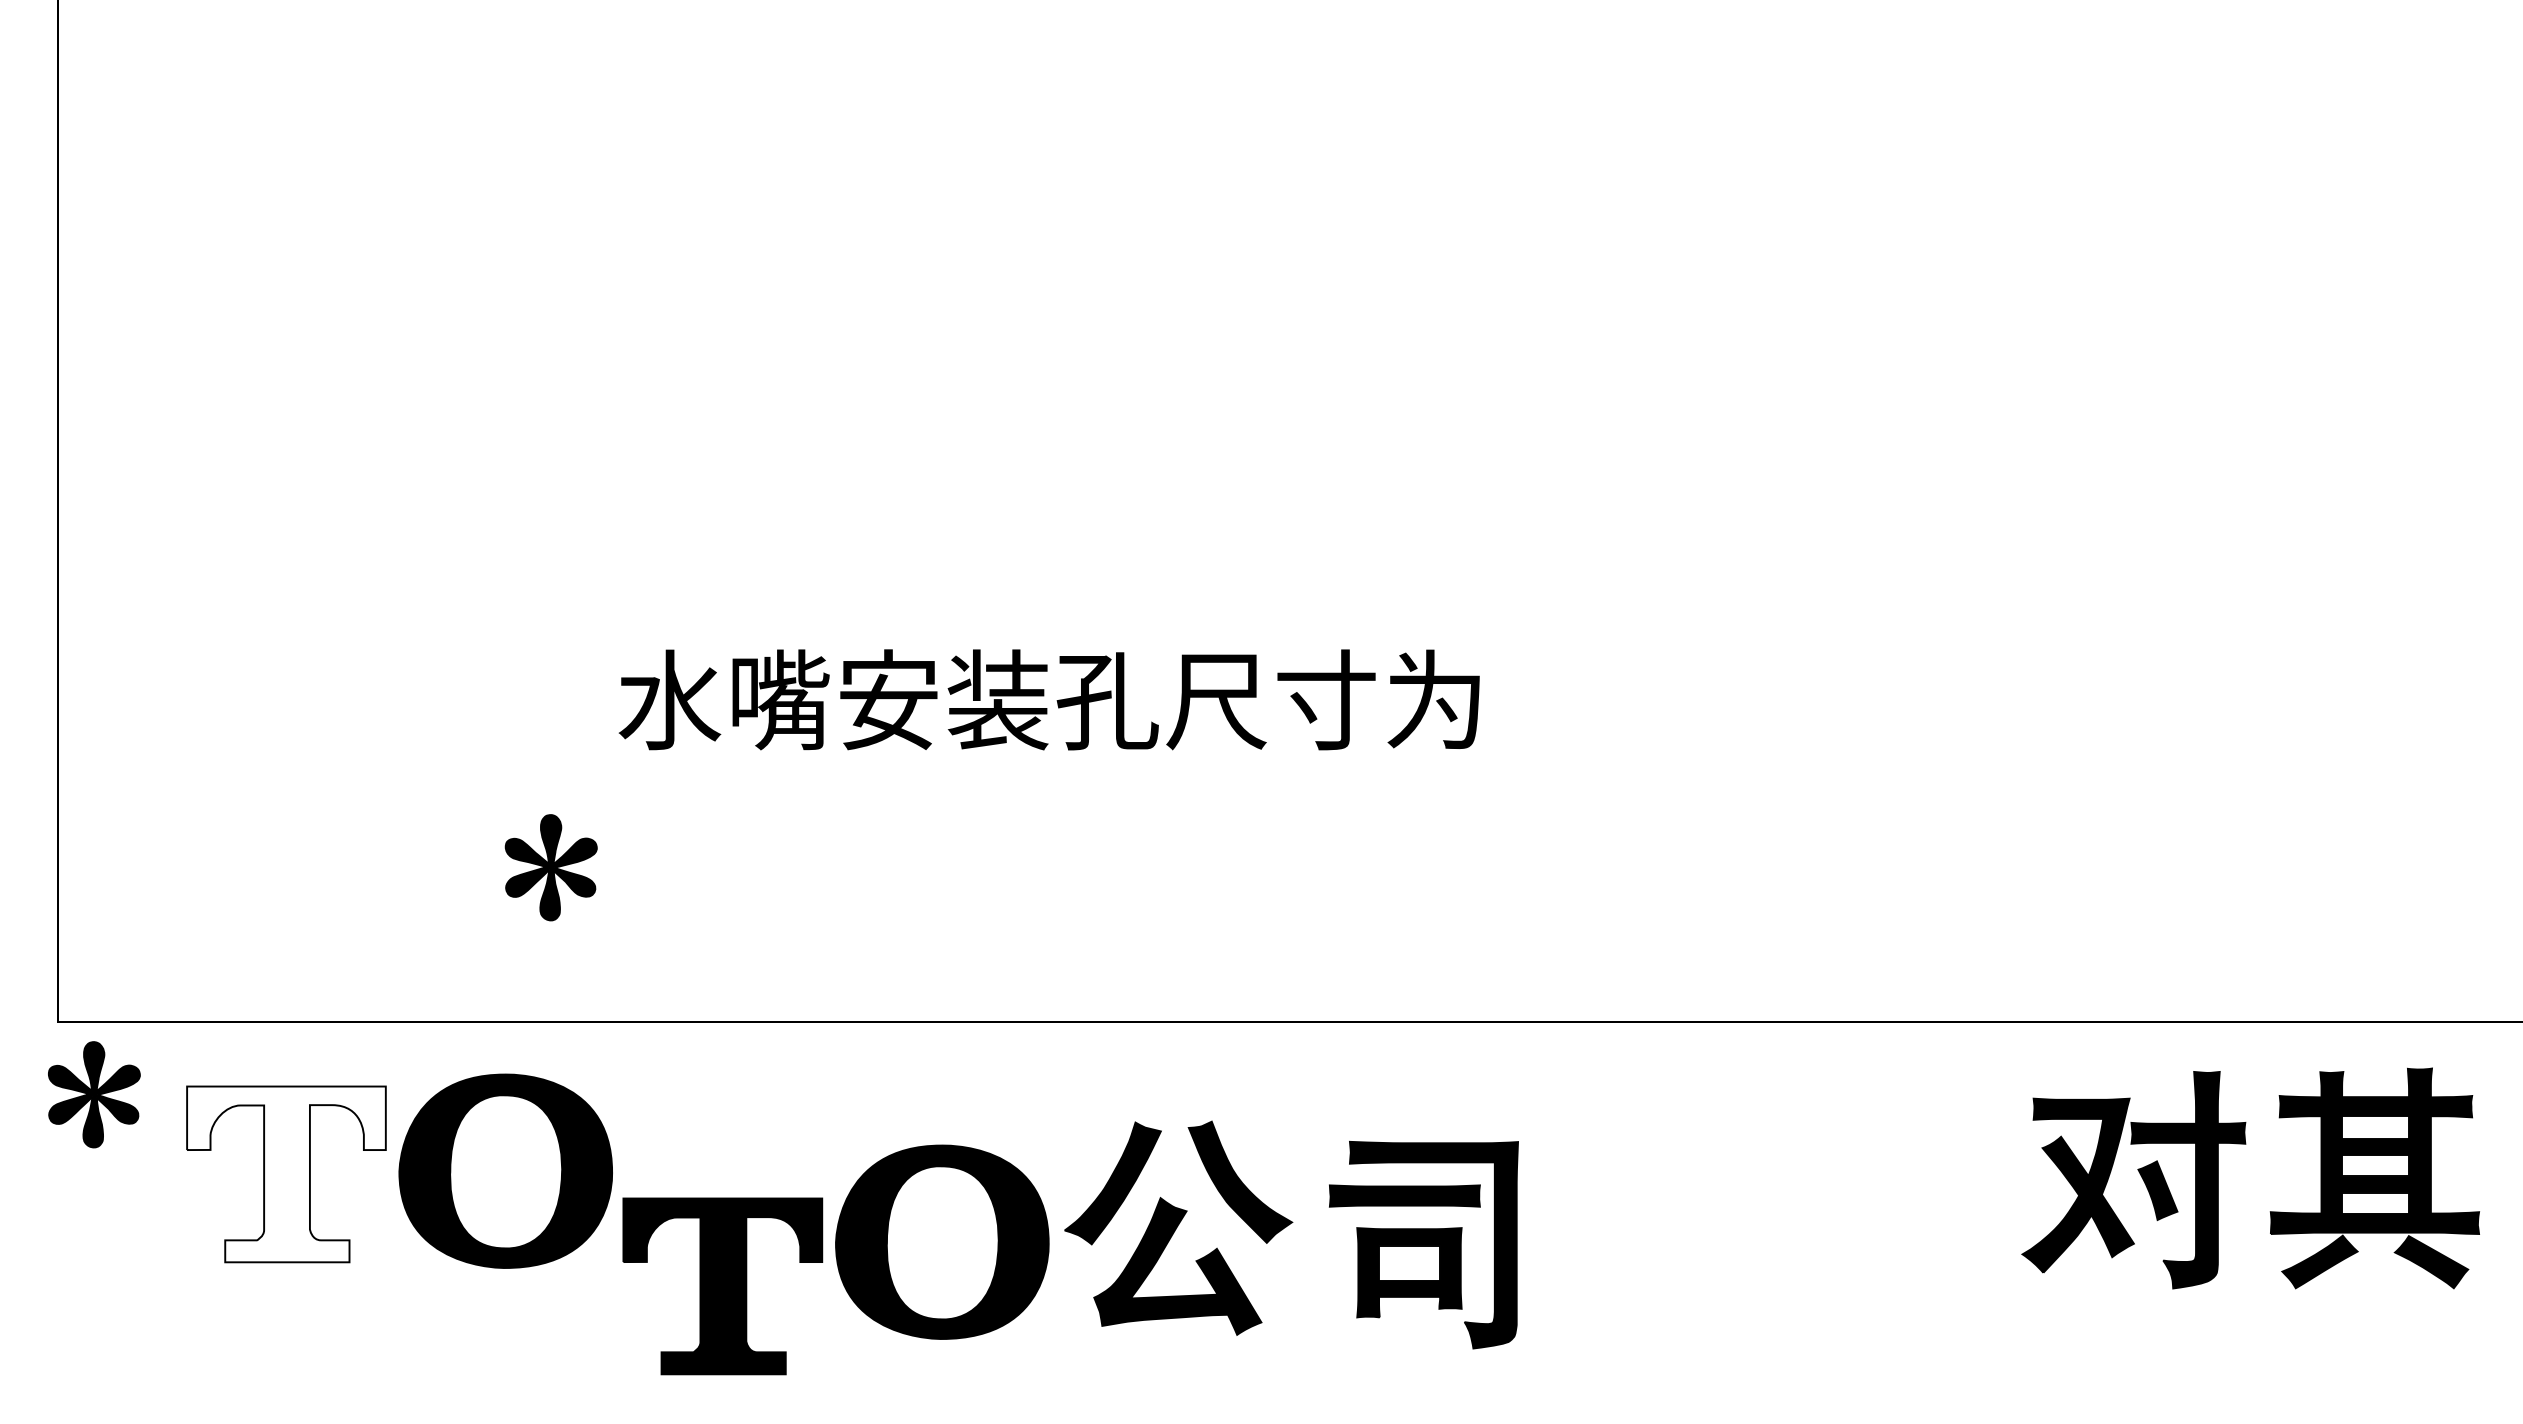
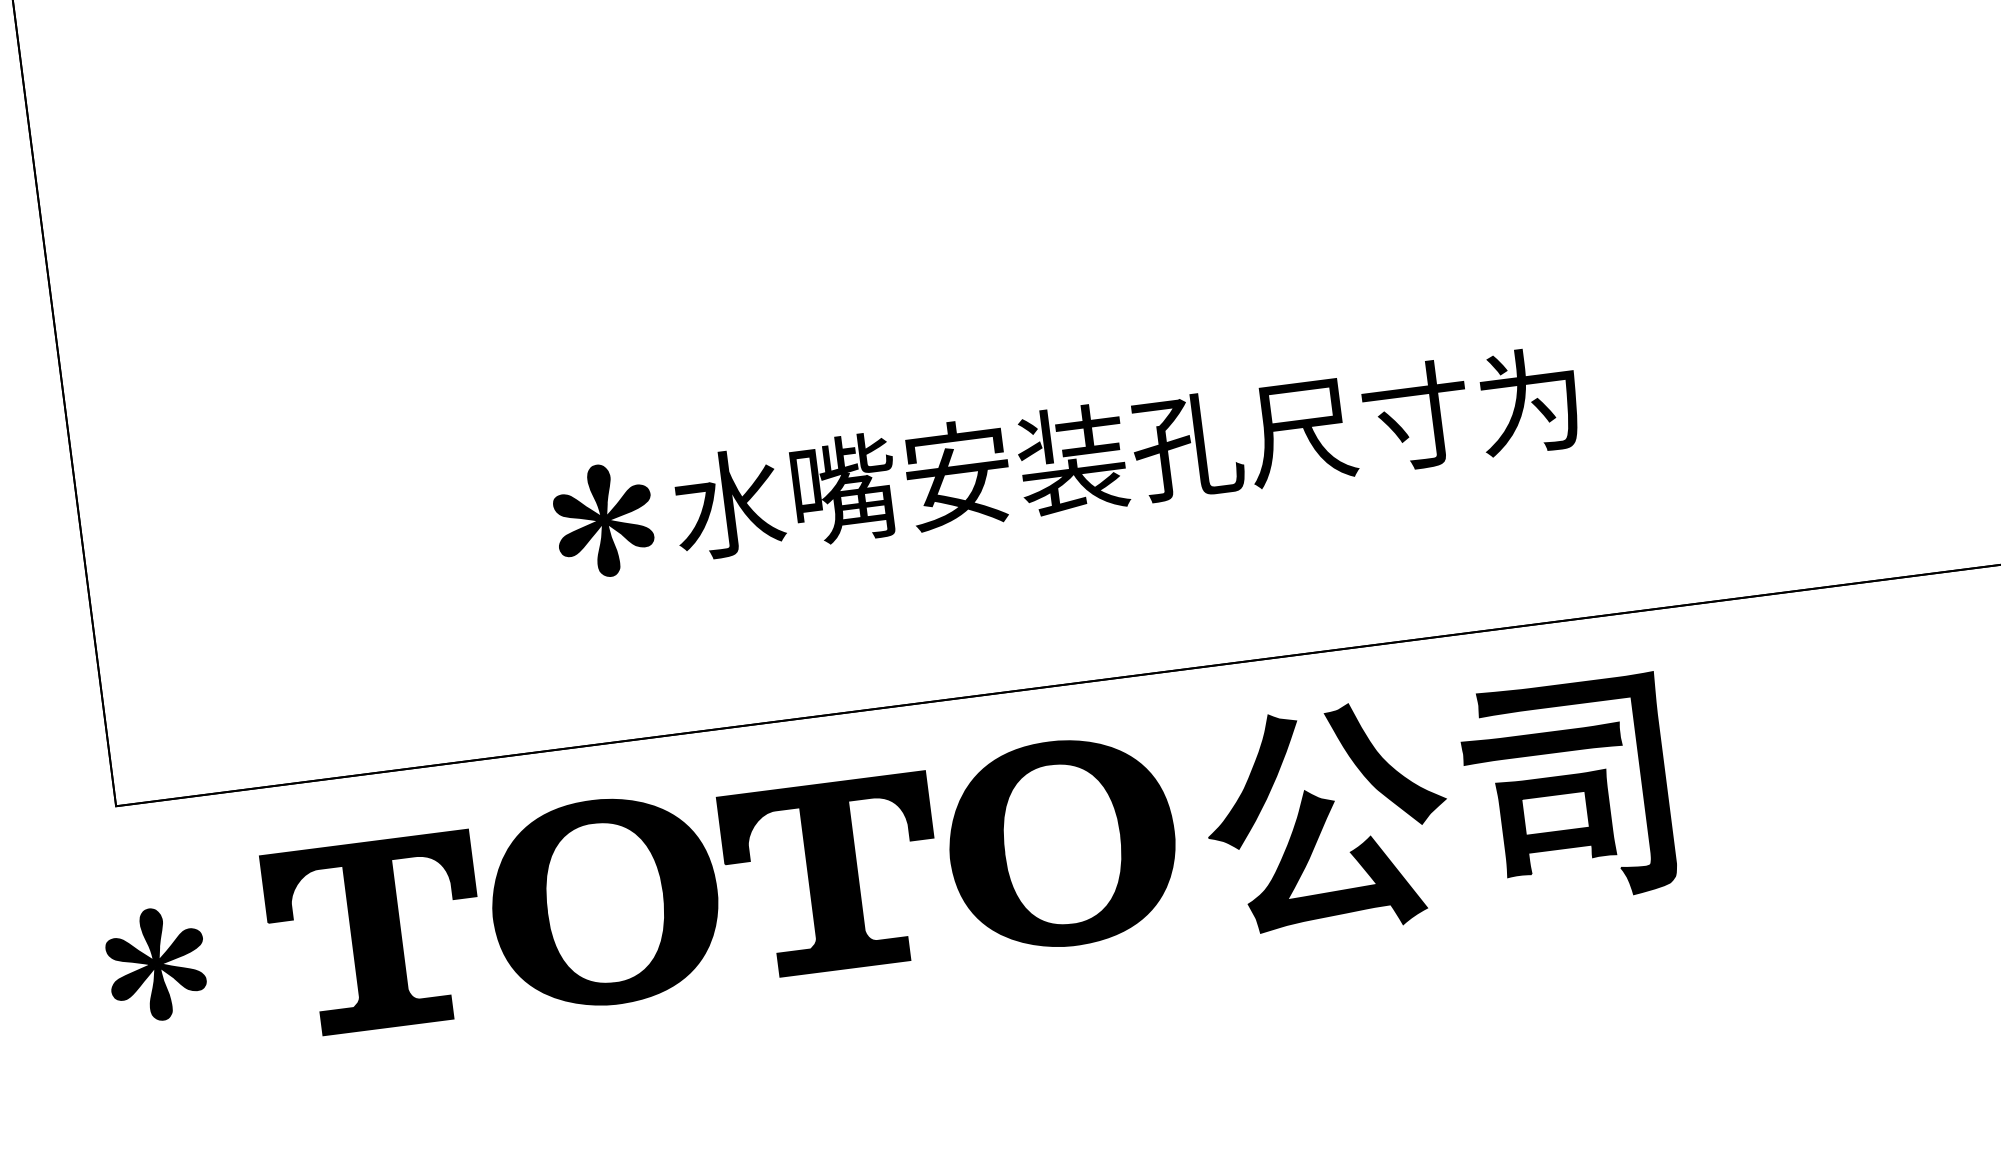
text: (1048, 699) -> (1125, 452), moved
part: (550, 867) -> (603, 520), moved
part: (94, 1094) -> (157, 964), moved
fill: (286, 1174) -> (375, 935), added
part: (1178, 1227) -> (1327, 819), moved
part: (942, 1241) -> (1062, 842), moved
part: (1423, 1244) -> (1567, 791), moved
part: (722, 1286) -> (832, 876), moved

